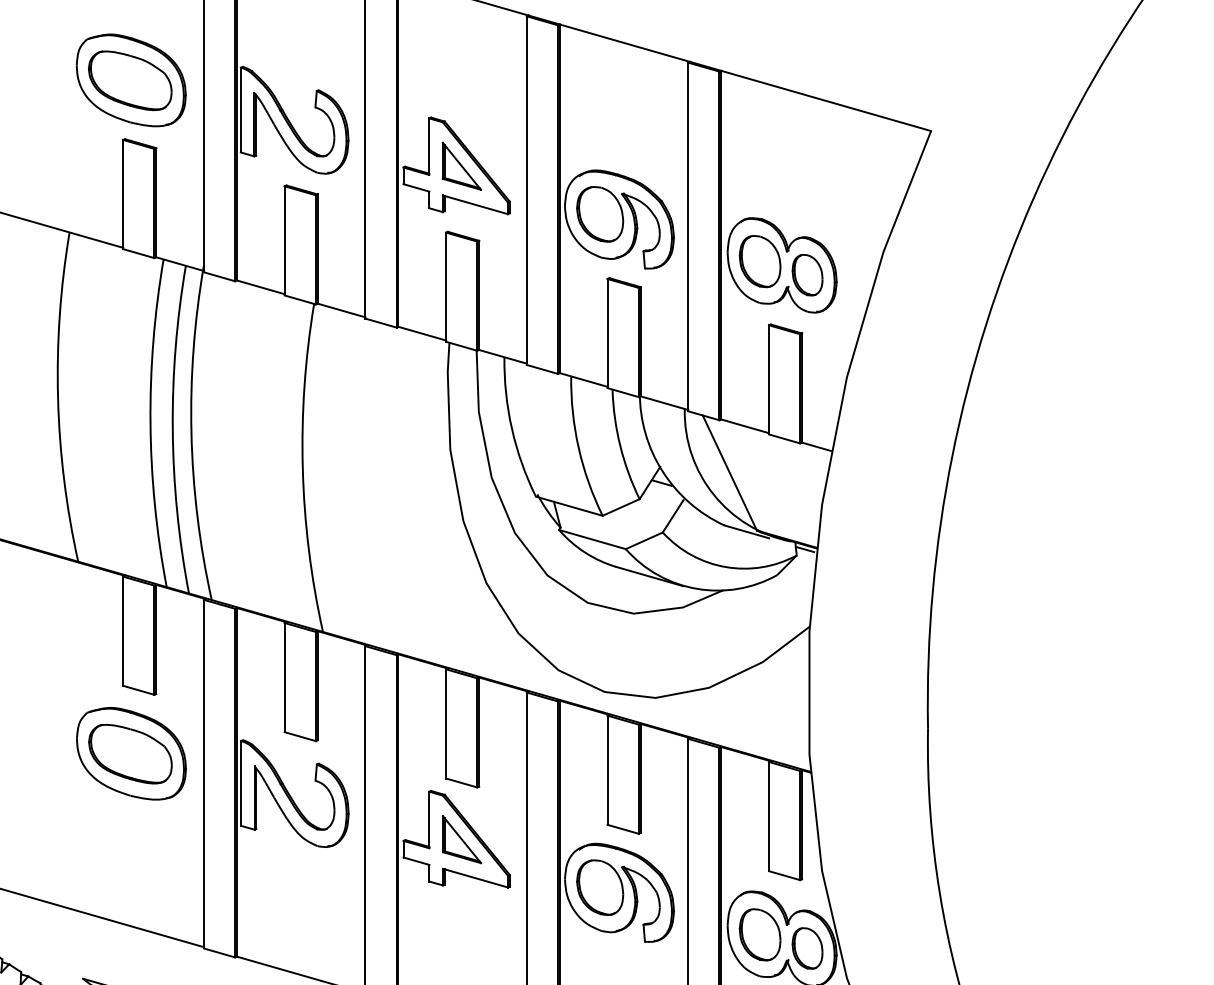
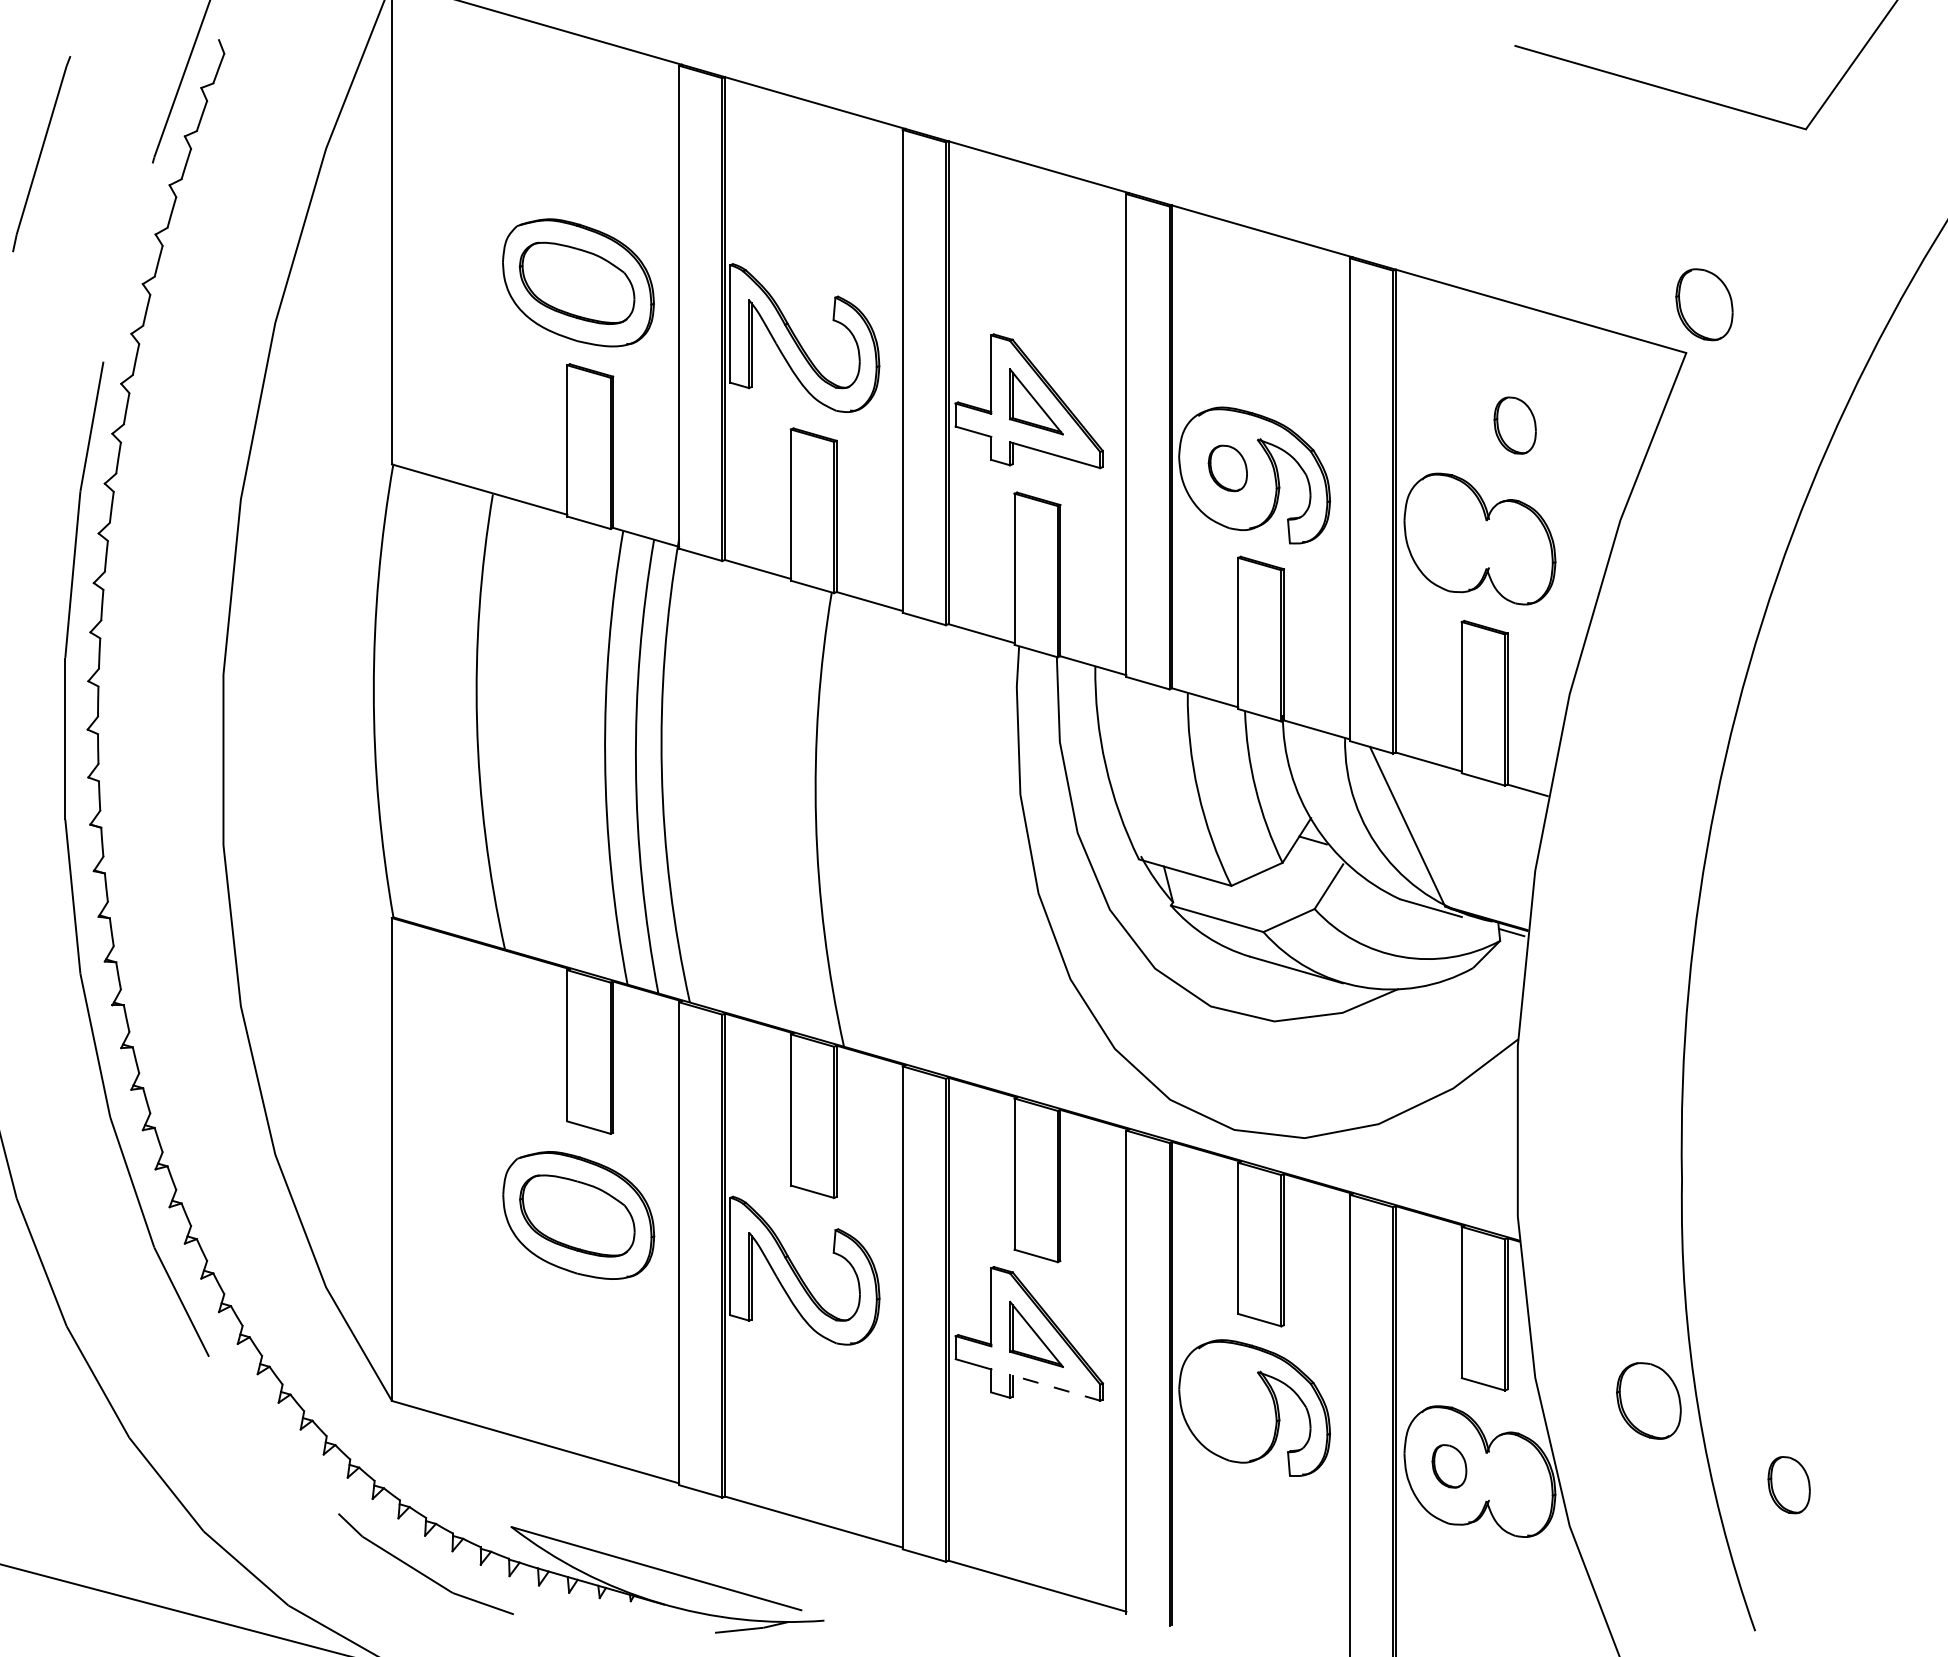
part: (599, 214) -> (1227, 468), size x0.6
part: (760, 261) -> (1704, 304), moved
part: (807, 275) -> (1514, 425), moved
line: (475, 877) -> (1055, 1387), solid -> dashed
part: (599, 887) -> (1648, 1400), moved
part: (760, 935) -> (1449, 1466), size x0.6
part: (807, 948) -> (1788, 1485), moved

